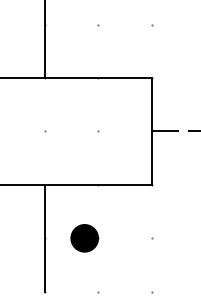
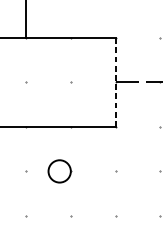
line: (151, 131) -> (115, 82), solid -> dashed
line: (44, 237) -> (26, 170), removed
fill: (84, 237) -> (59, 170), removed

